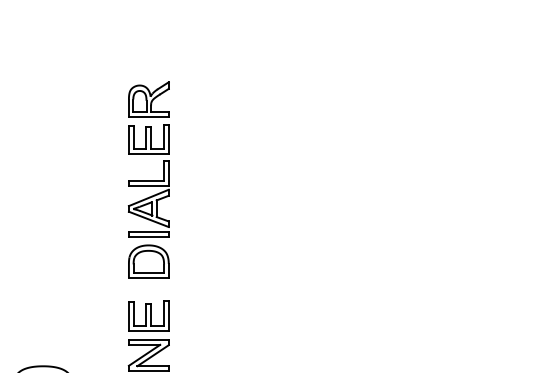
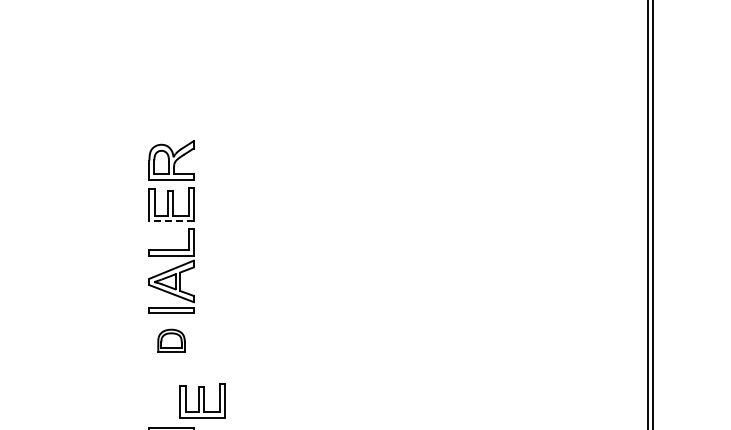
line: (148, 154) -> (171, 221), solid -> dashed
part: (148, 261) -> (171, 340), size x0.6
part: (148, 315) -> (202, 400), moved

